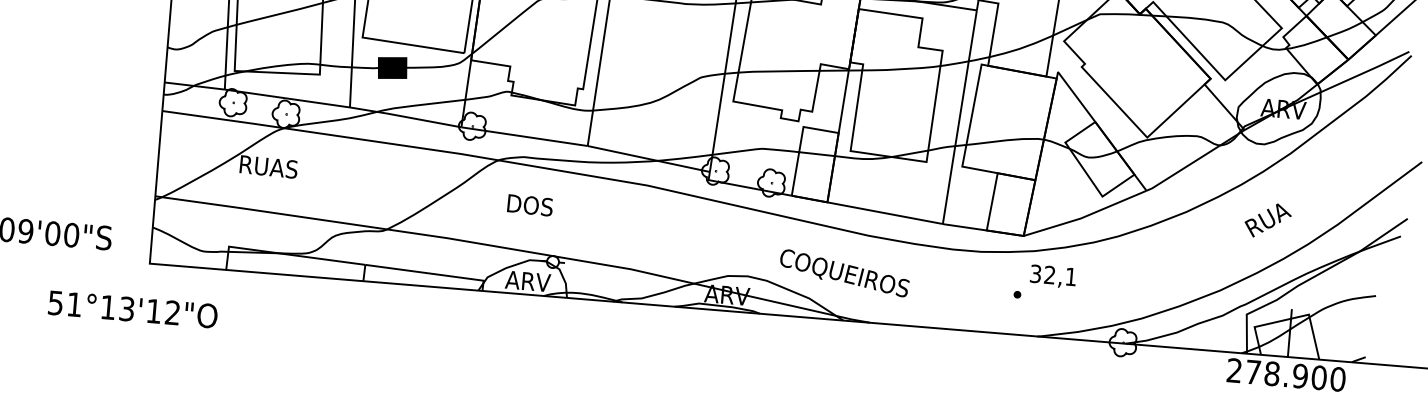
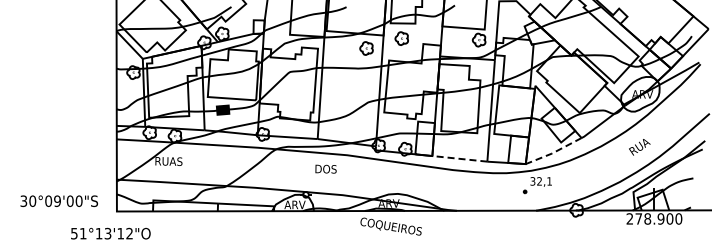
text: (529, 203) -> (325, 168), moved
line: (884, 212) -> (459, 158), solid -> dashed
line: (1084, 216) -> (553, 152), solid -> dashed
text: (843, 272) -> (390, 226), moved

